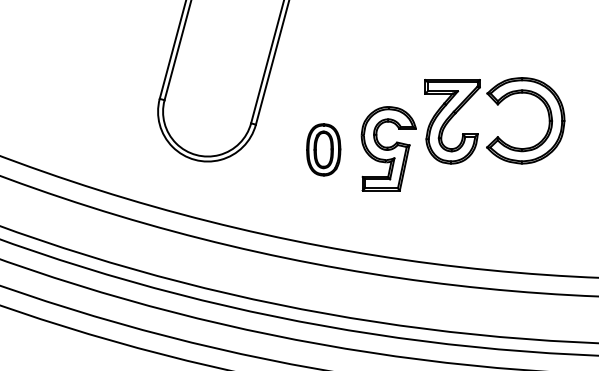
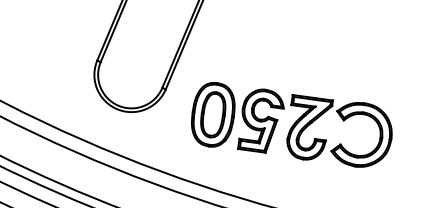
part: (497, 105) -> (343, 121), moved
part: (323, 149) -> (213, 114), size x1.67

